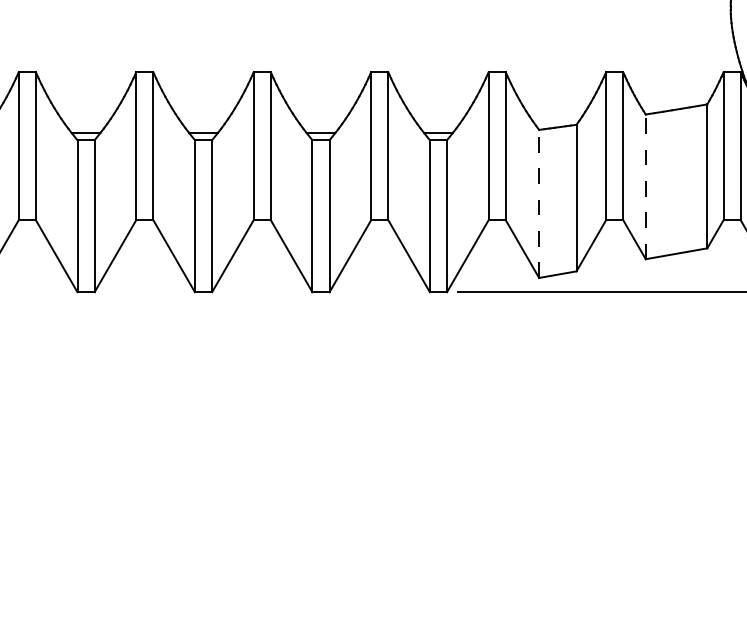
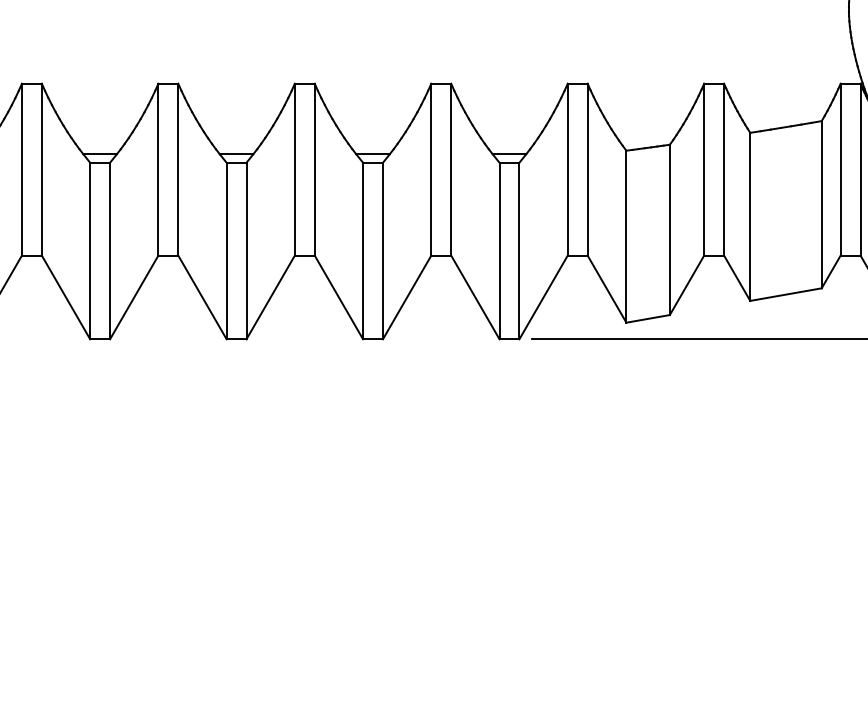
line: (645, 186) -> (750, 216), dashed -> solid
line: (539, 203) -> (626, 236), dashed -> solid

